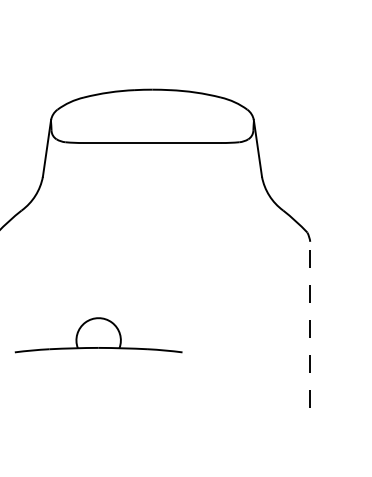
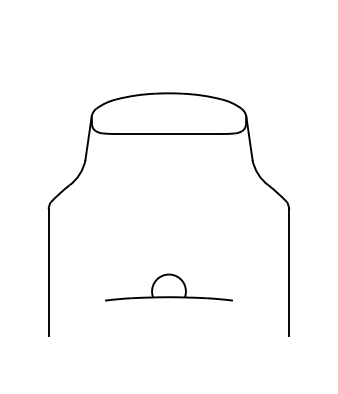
line: (310, 324) -> (289, 272), dashed -> solid
part: (98, 335) -> (168, 287), moved

